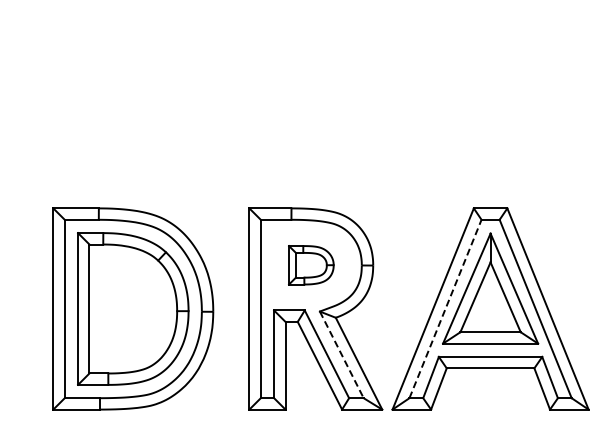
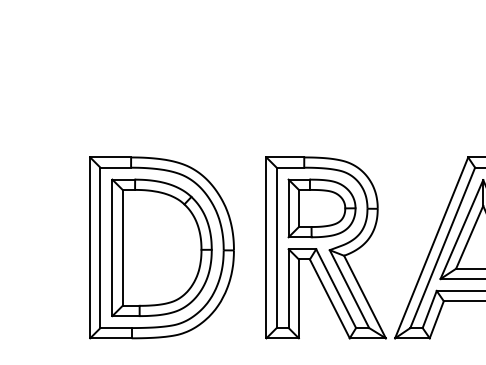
part: (311, 265) -> (322, 208), size x1.67
line: (445, 308) -> (442, 247), dashed -> solid
line: (341, 354) -> (349, 288), dashed -> solid

